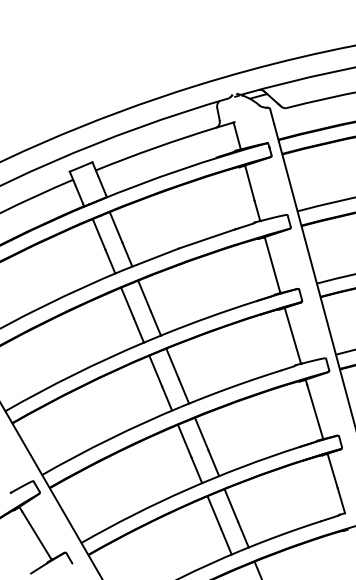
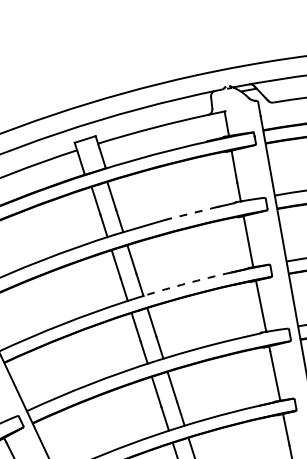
line: (206, 239) -> (191, 213), solid -> dashed
arc: (207, 317) -> (186, 283), solid -> dashed

